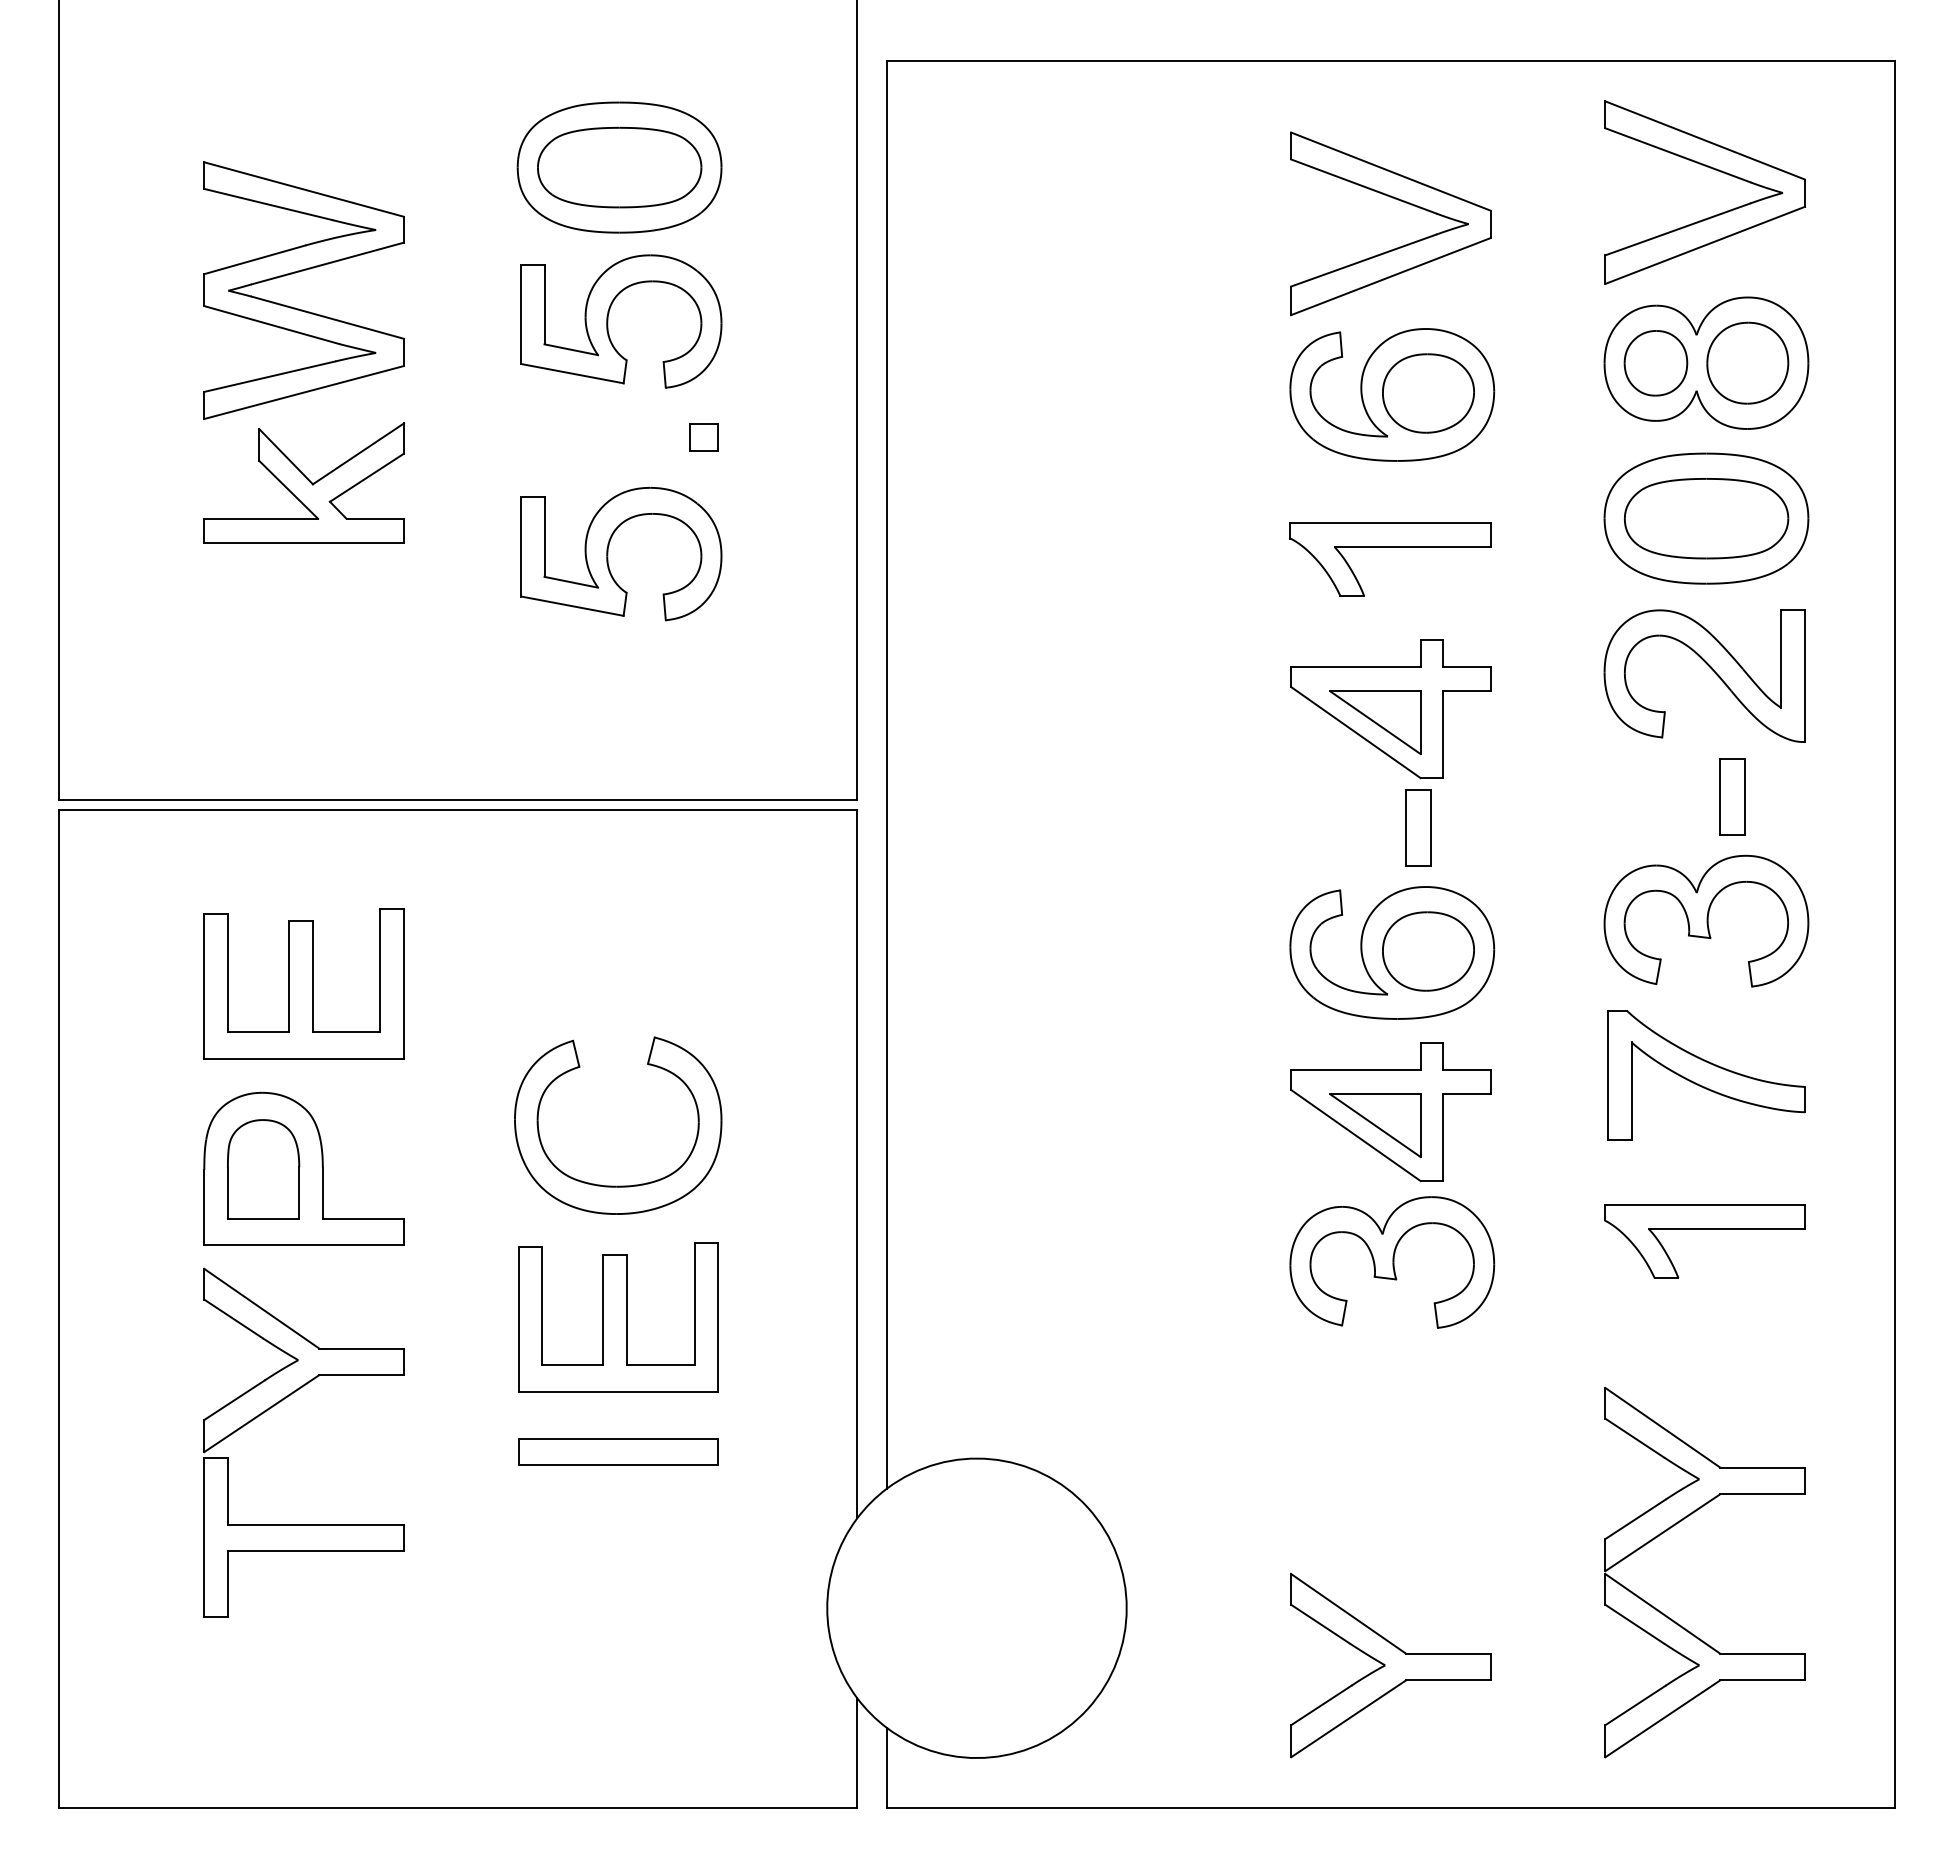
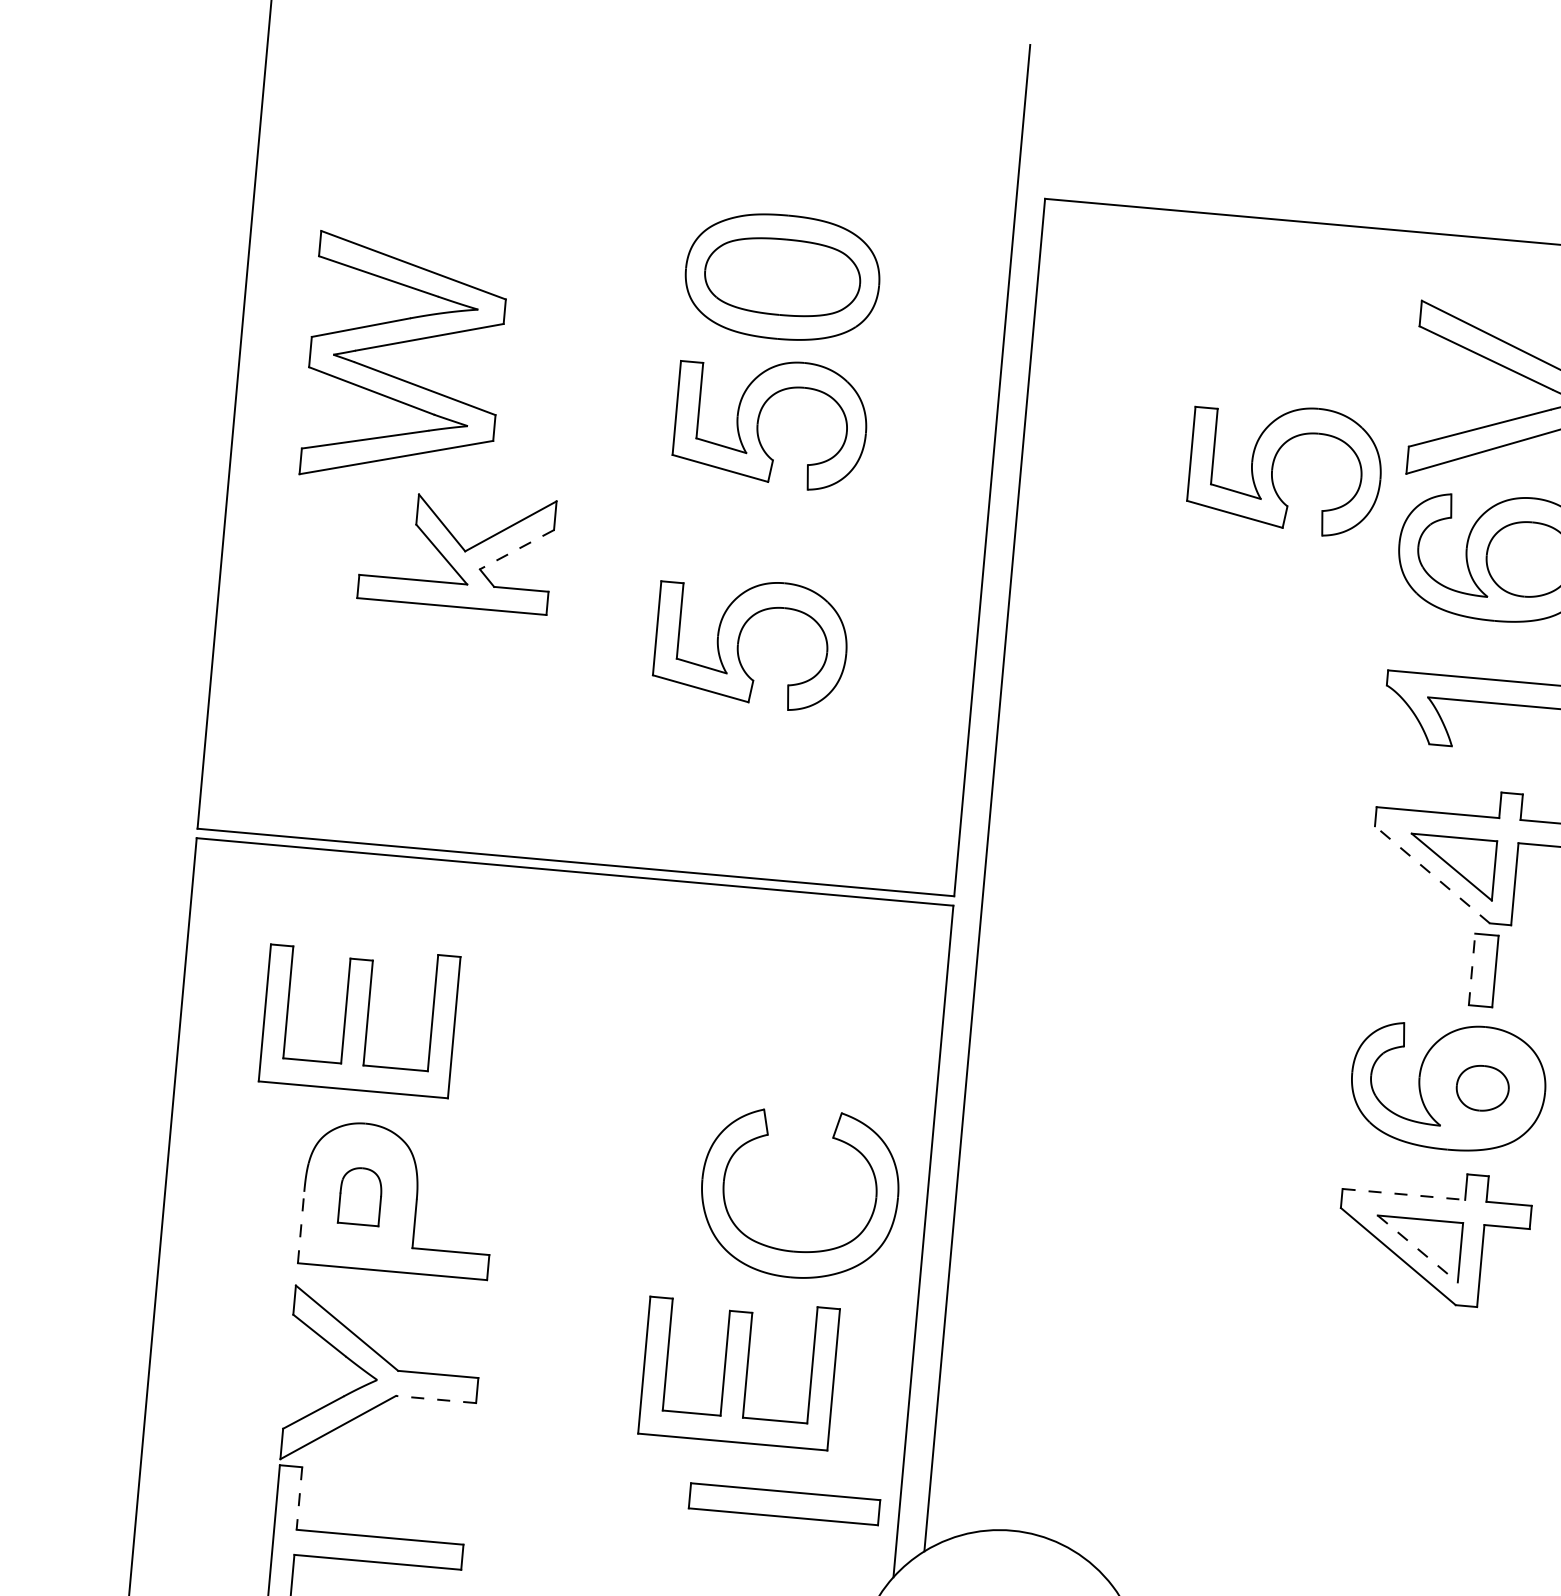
part: (299, 272) -> (402, 343), moved
part: (1151, 321) -> (1273, 468), added
part: (703, 437) -> (839, 540), removed
line: (366, 478) -> (516, 550), solid -> dashed
line: (1355, 732) -> (1432, 874), solid -> dashed
line: (1406, 827) -> (1472, 969), solid -> dashed
part: (1428, 951) -> (1482, 1088), size x0.6
part: (303, 983) -> (359, 1018), moved
line: (1355, 1069) -> (1403, 1194), solid -> dashed
line: (1375, 1125) -> (1417, 1248), solid -> dashed
part: (263, 1169) -> (360, 1196), size x0.6
part: (618, 1185) -> (794, 1250), moved
line: (204, 1207) -> (301, 1227), solid -> dashed
part: (1392, 1262) -> (1422, 1380), removed
part: (618, 1317) -> (739, 1371), moved
line: (361, 1375) -> (435, 1399), solid -> dashed
part: (618, 1451) -> (784, 1503), moved
line: (227, 1492) -> (299, 1499), solid -> dashed

